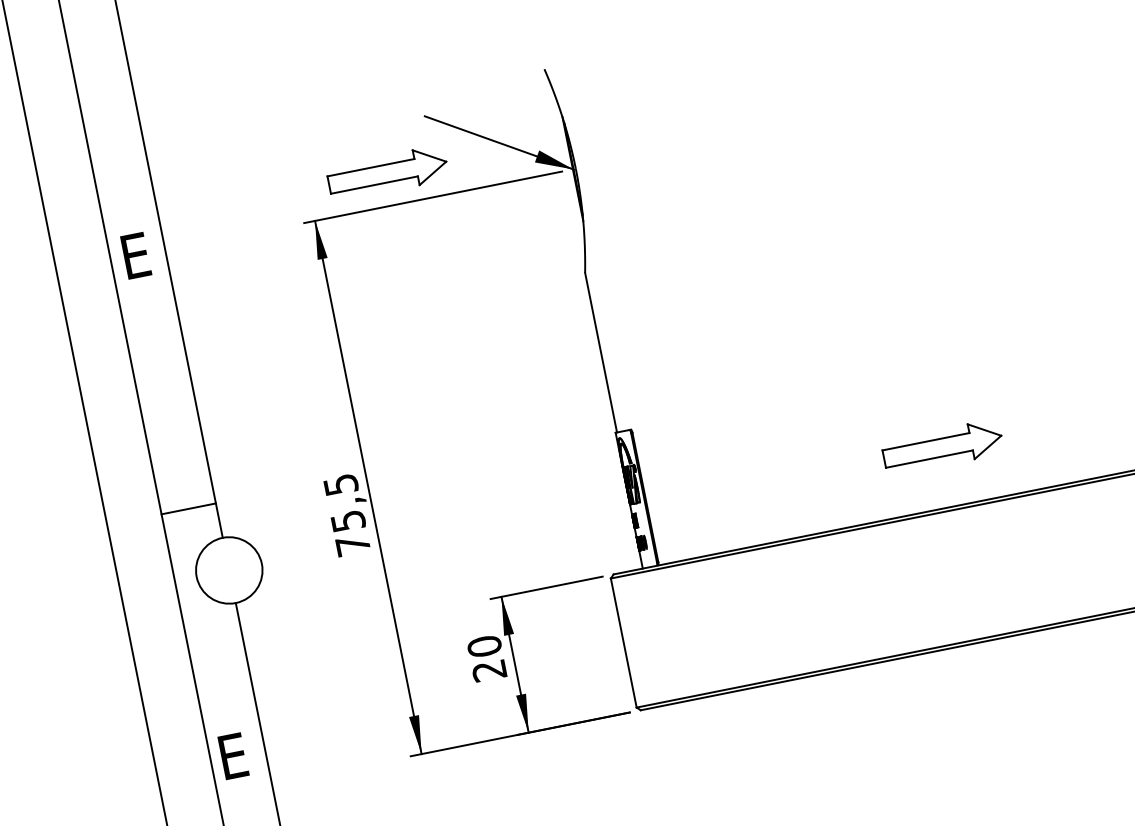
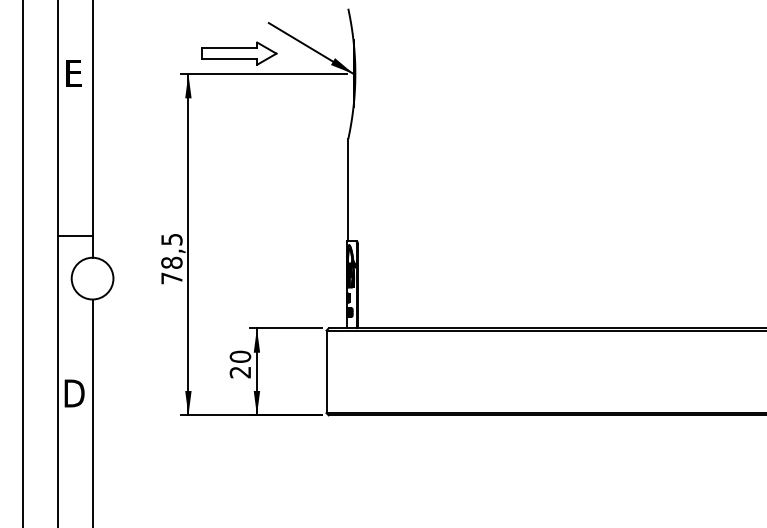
part: (943, 447) -> (547, 290), removed
text: (347, 520) -> (171, 262), 75,5 -> 78,5
text: (236, 755) -> (74, 393), E -> D

